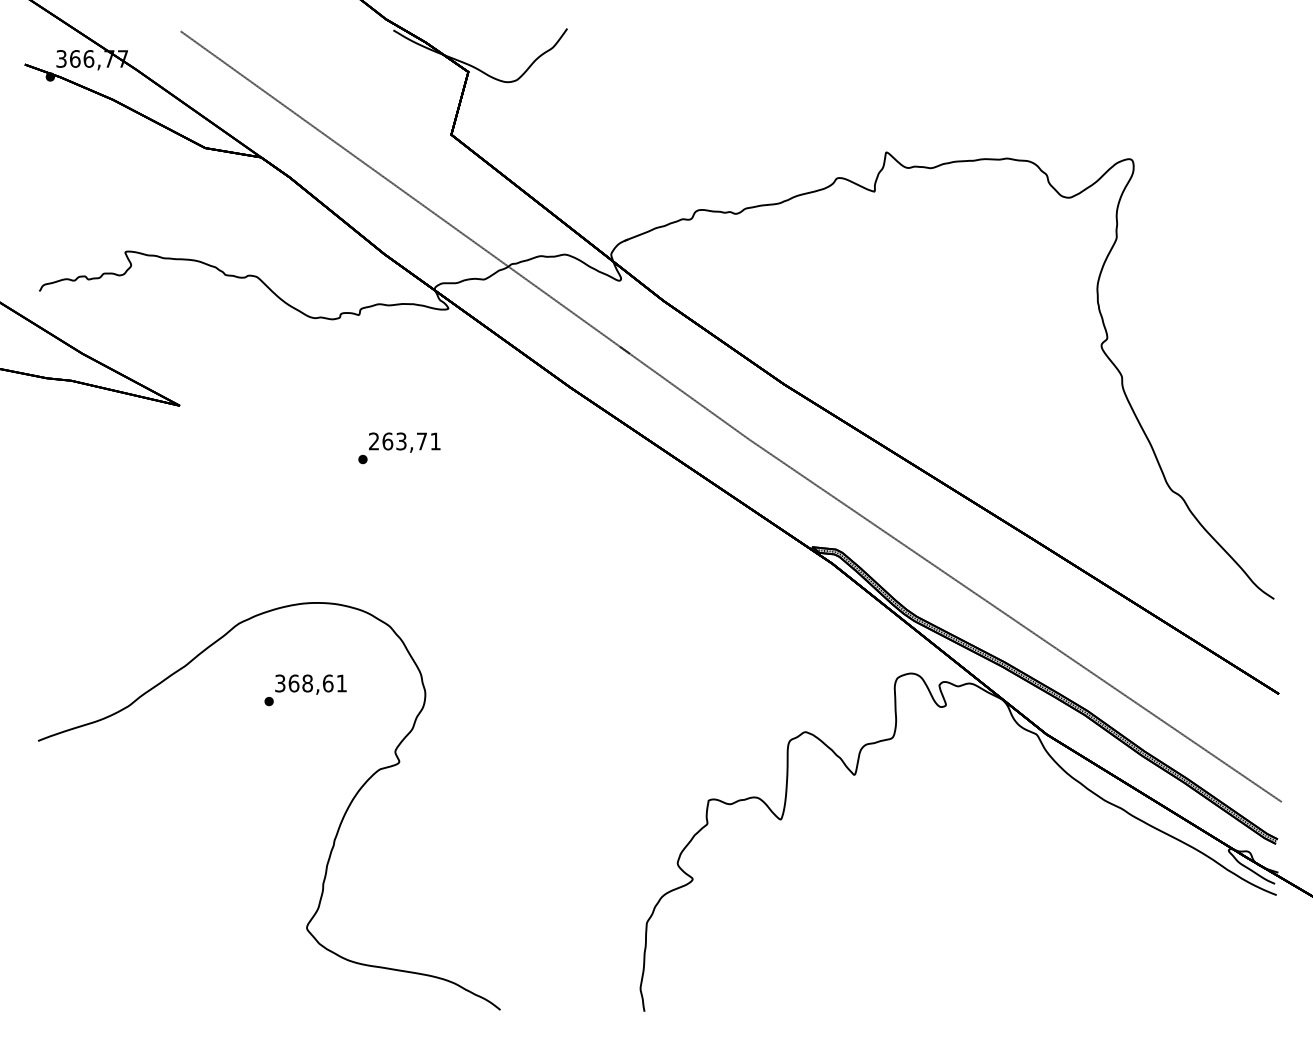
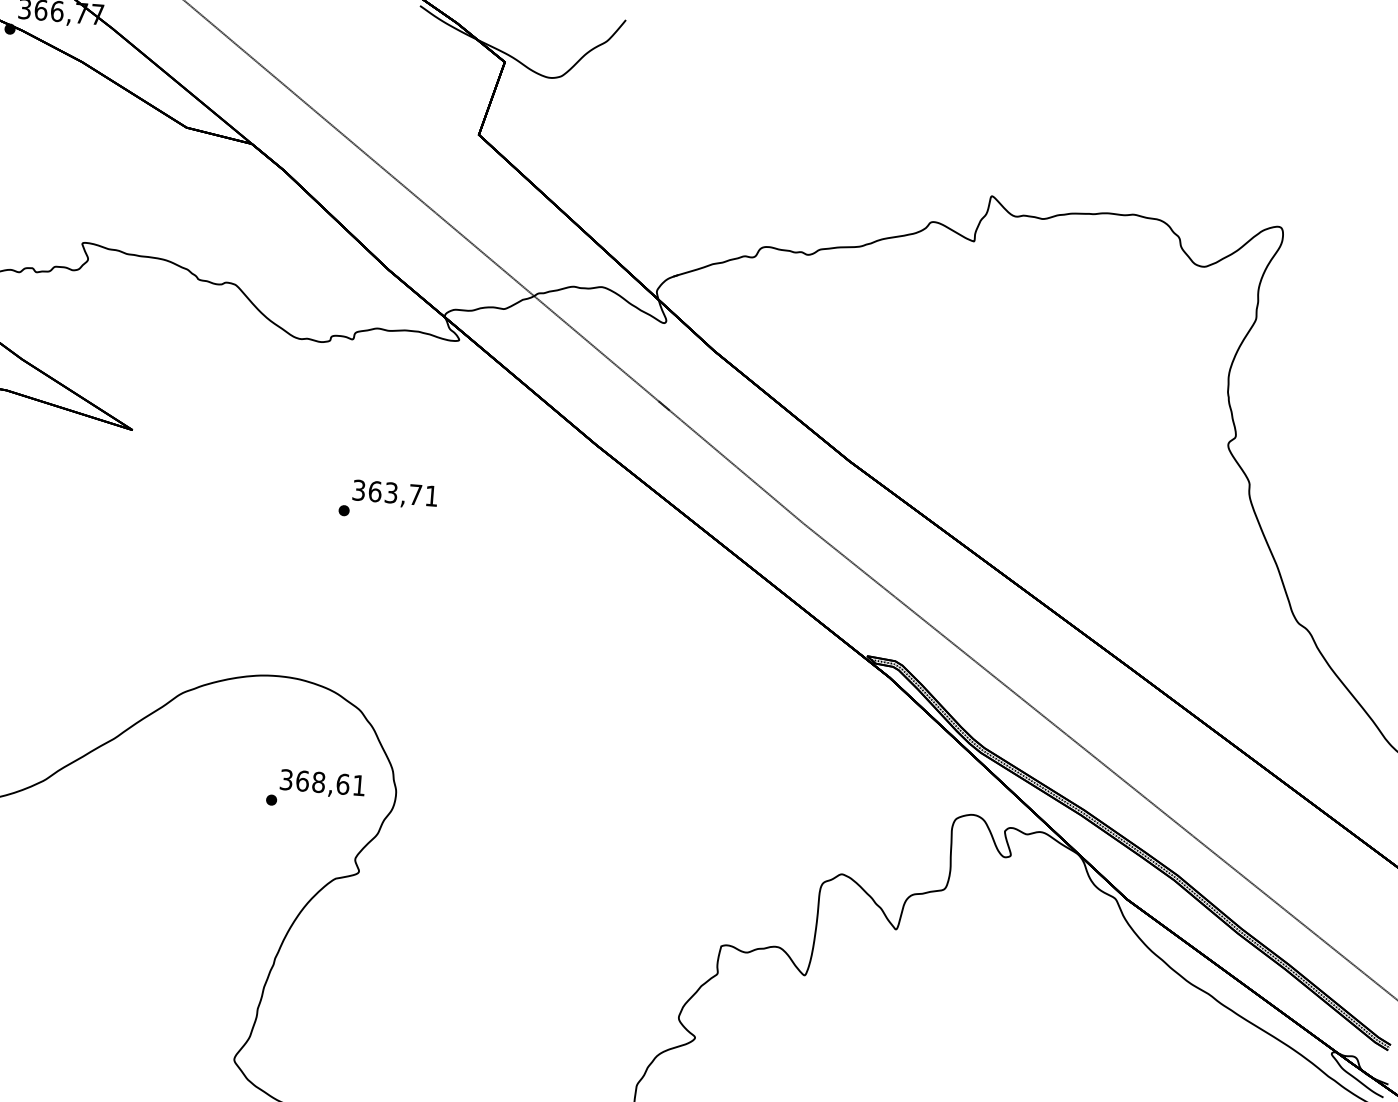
text: (374, 441) -> (359, 490), 263,71 -> 363,71
text: (305, 690) -> (315, 790), moved

